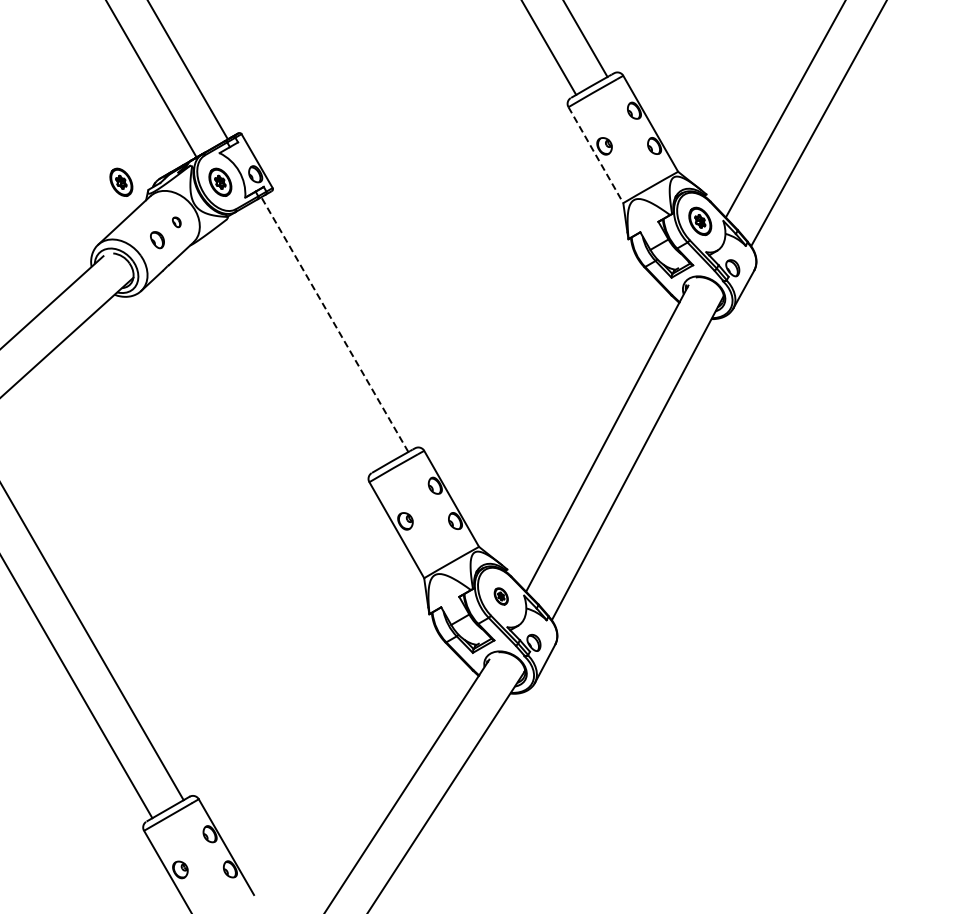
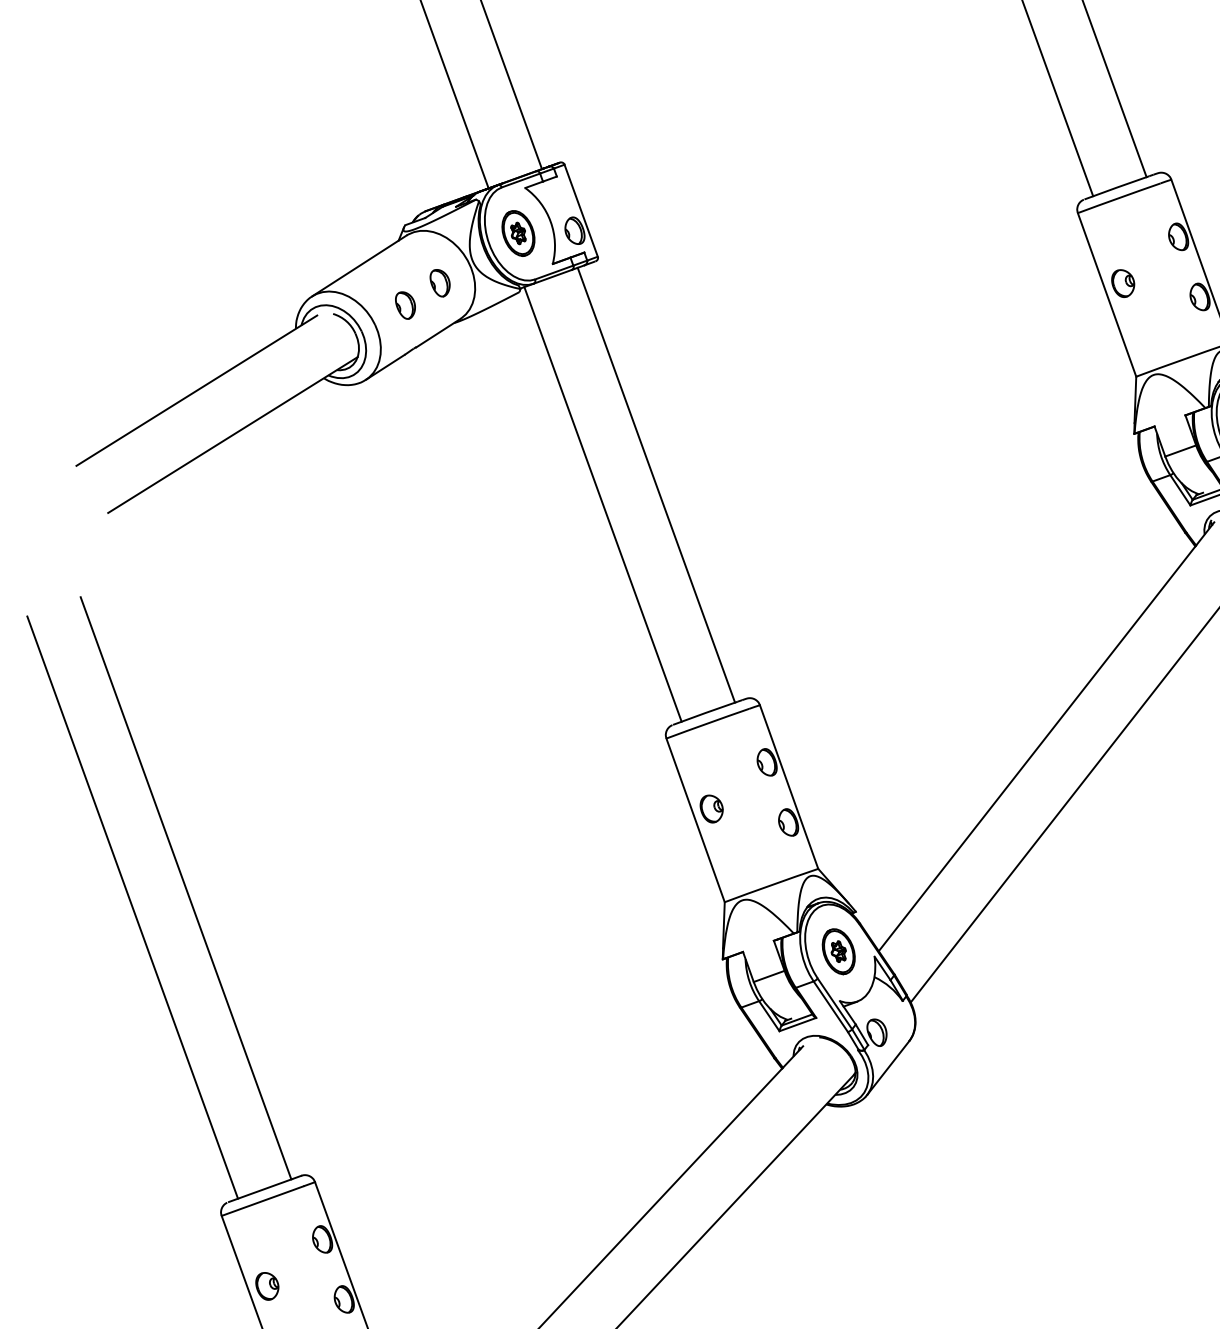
line: (596, 155) -> (1107, 295), dashed -> solid
part: (121, 181) -> (365, 204), removed
part: (176, 222) -> (439, 283), size x1.67
line: (334, 324) -> (655, 484), dashed -> solid
line: (303, 342) -> (602, 504), added
part: (501, 596) -> (839, 951), size x1.67

